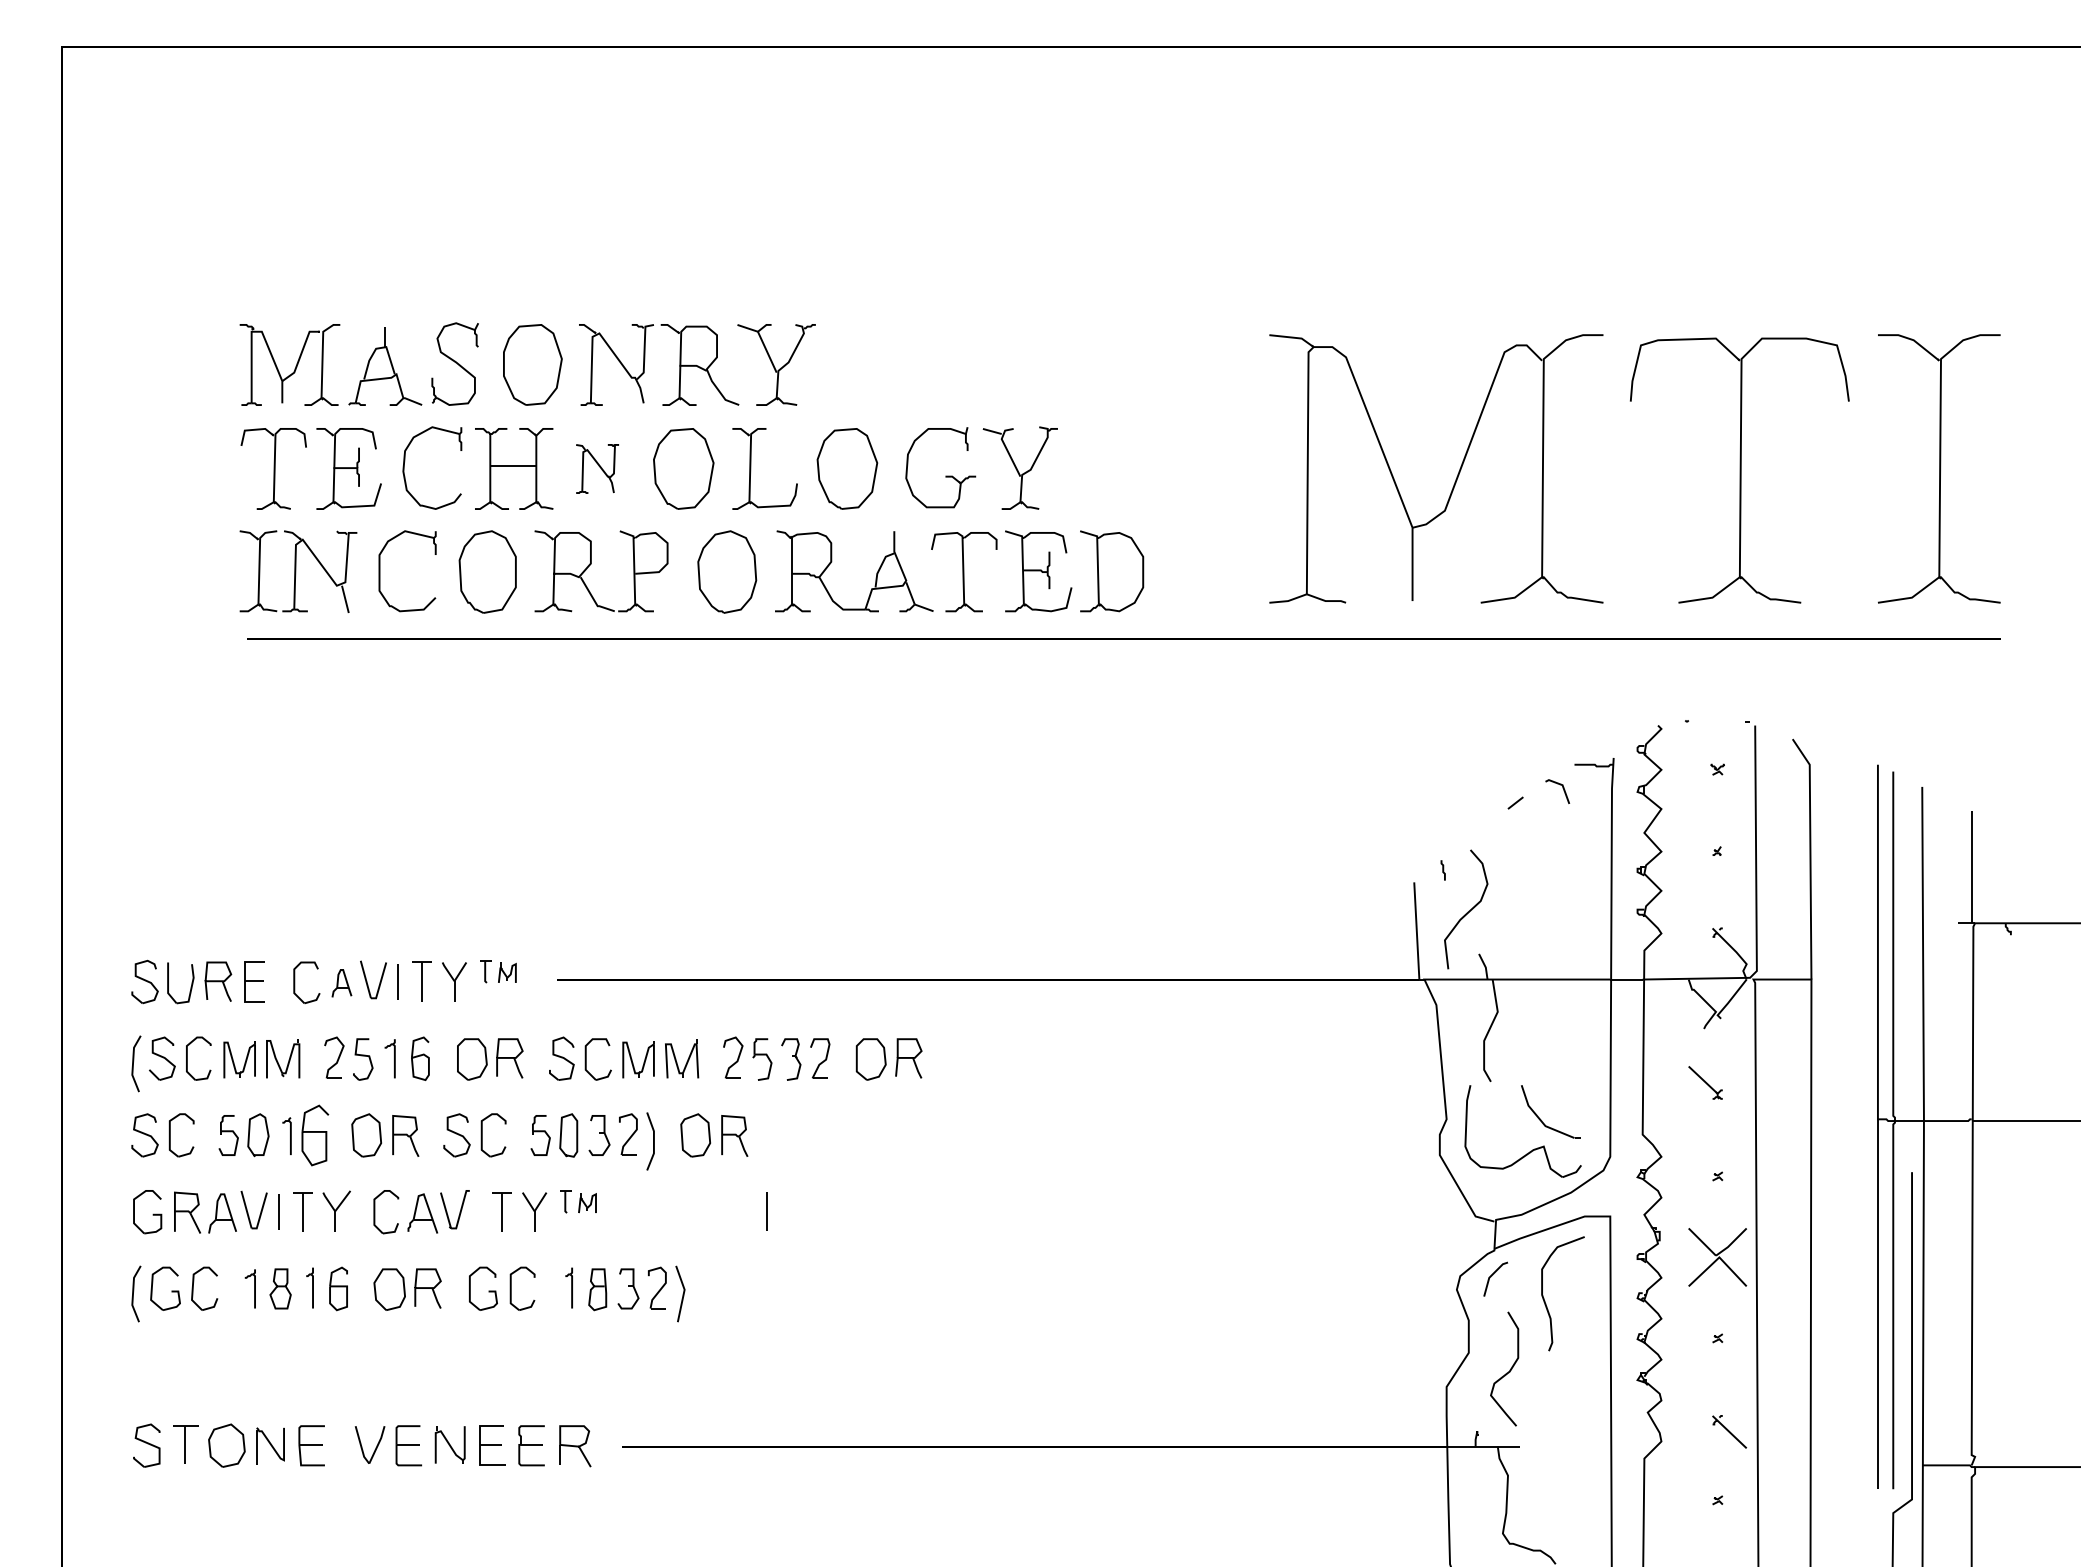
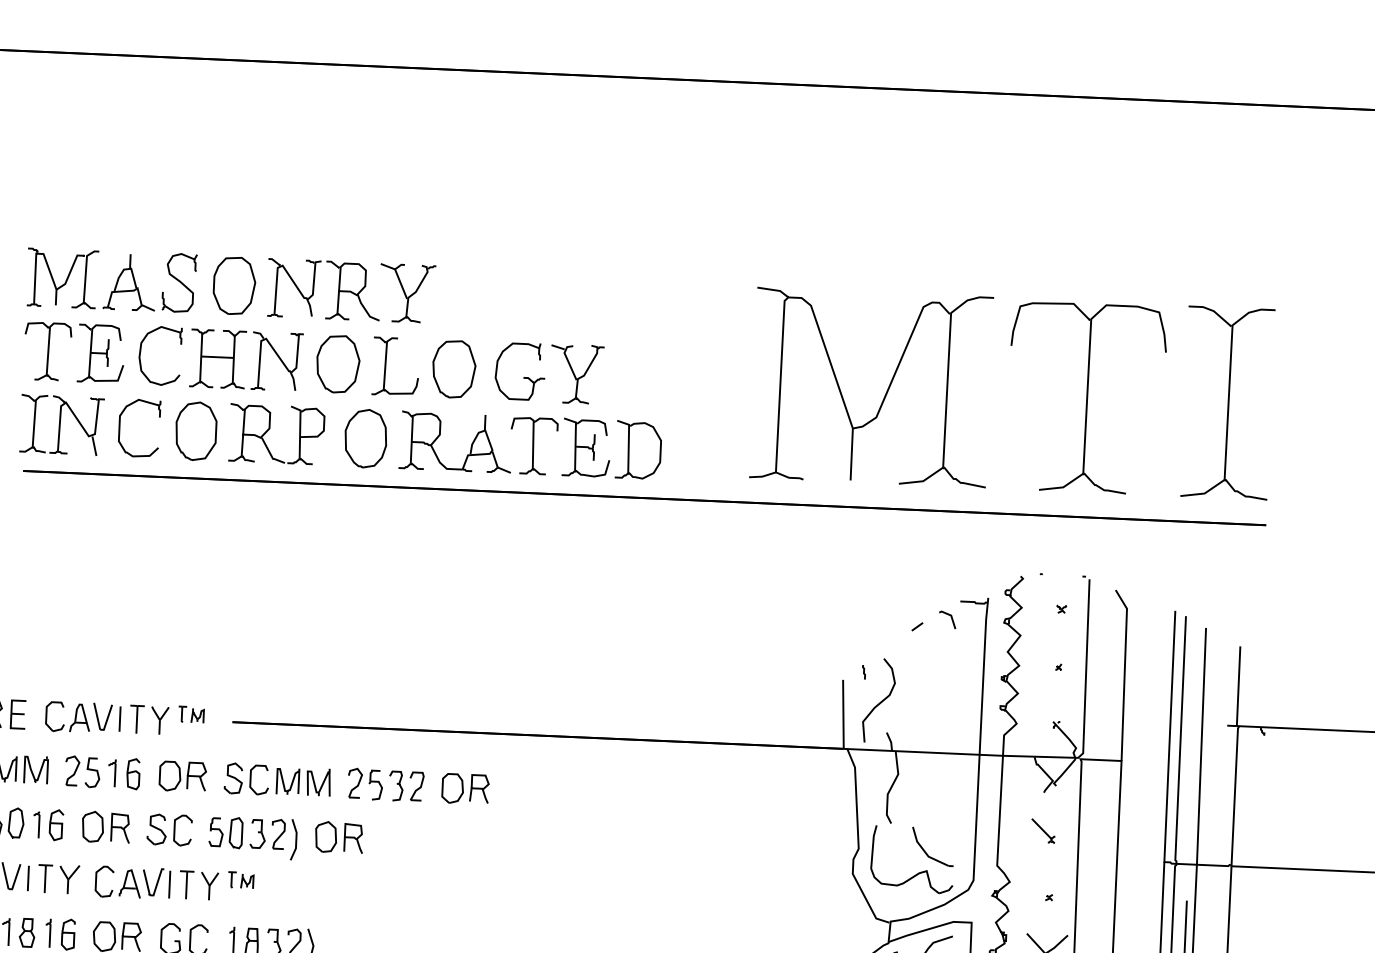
part: (597, 468) -> (277, 361), size x1.67
part: (341, 983) -> (79, 718), size x1.43
part: (315, 1135) -> (56, 825), size x0.71
line: (766, 1211) -> (169, 884), moved

